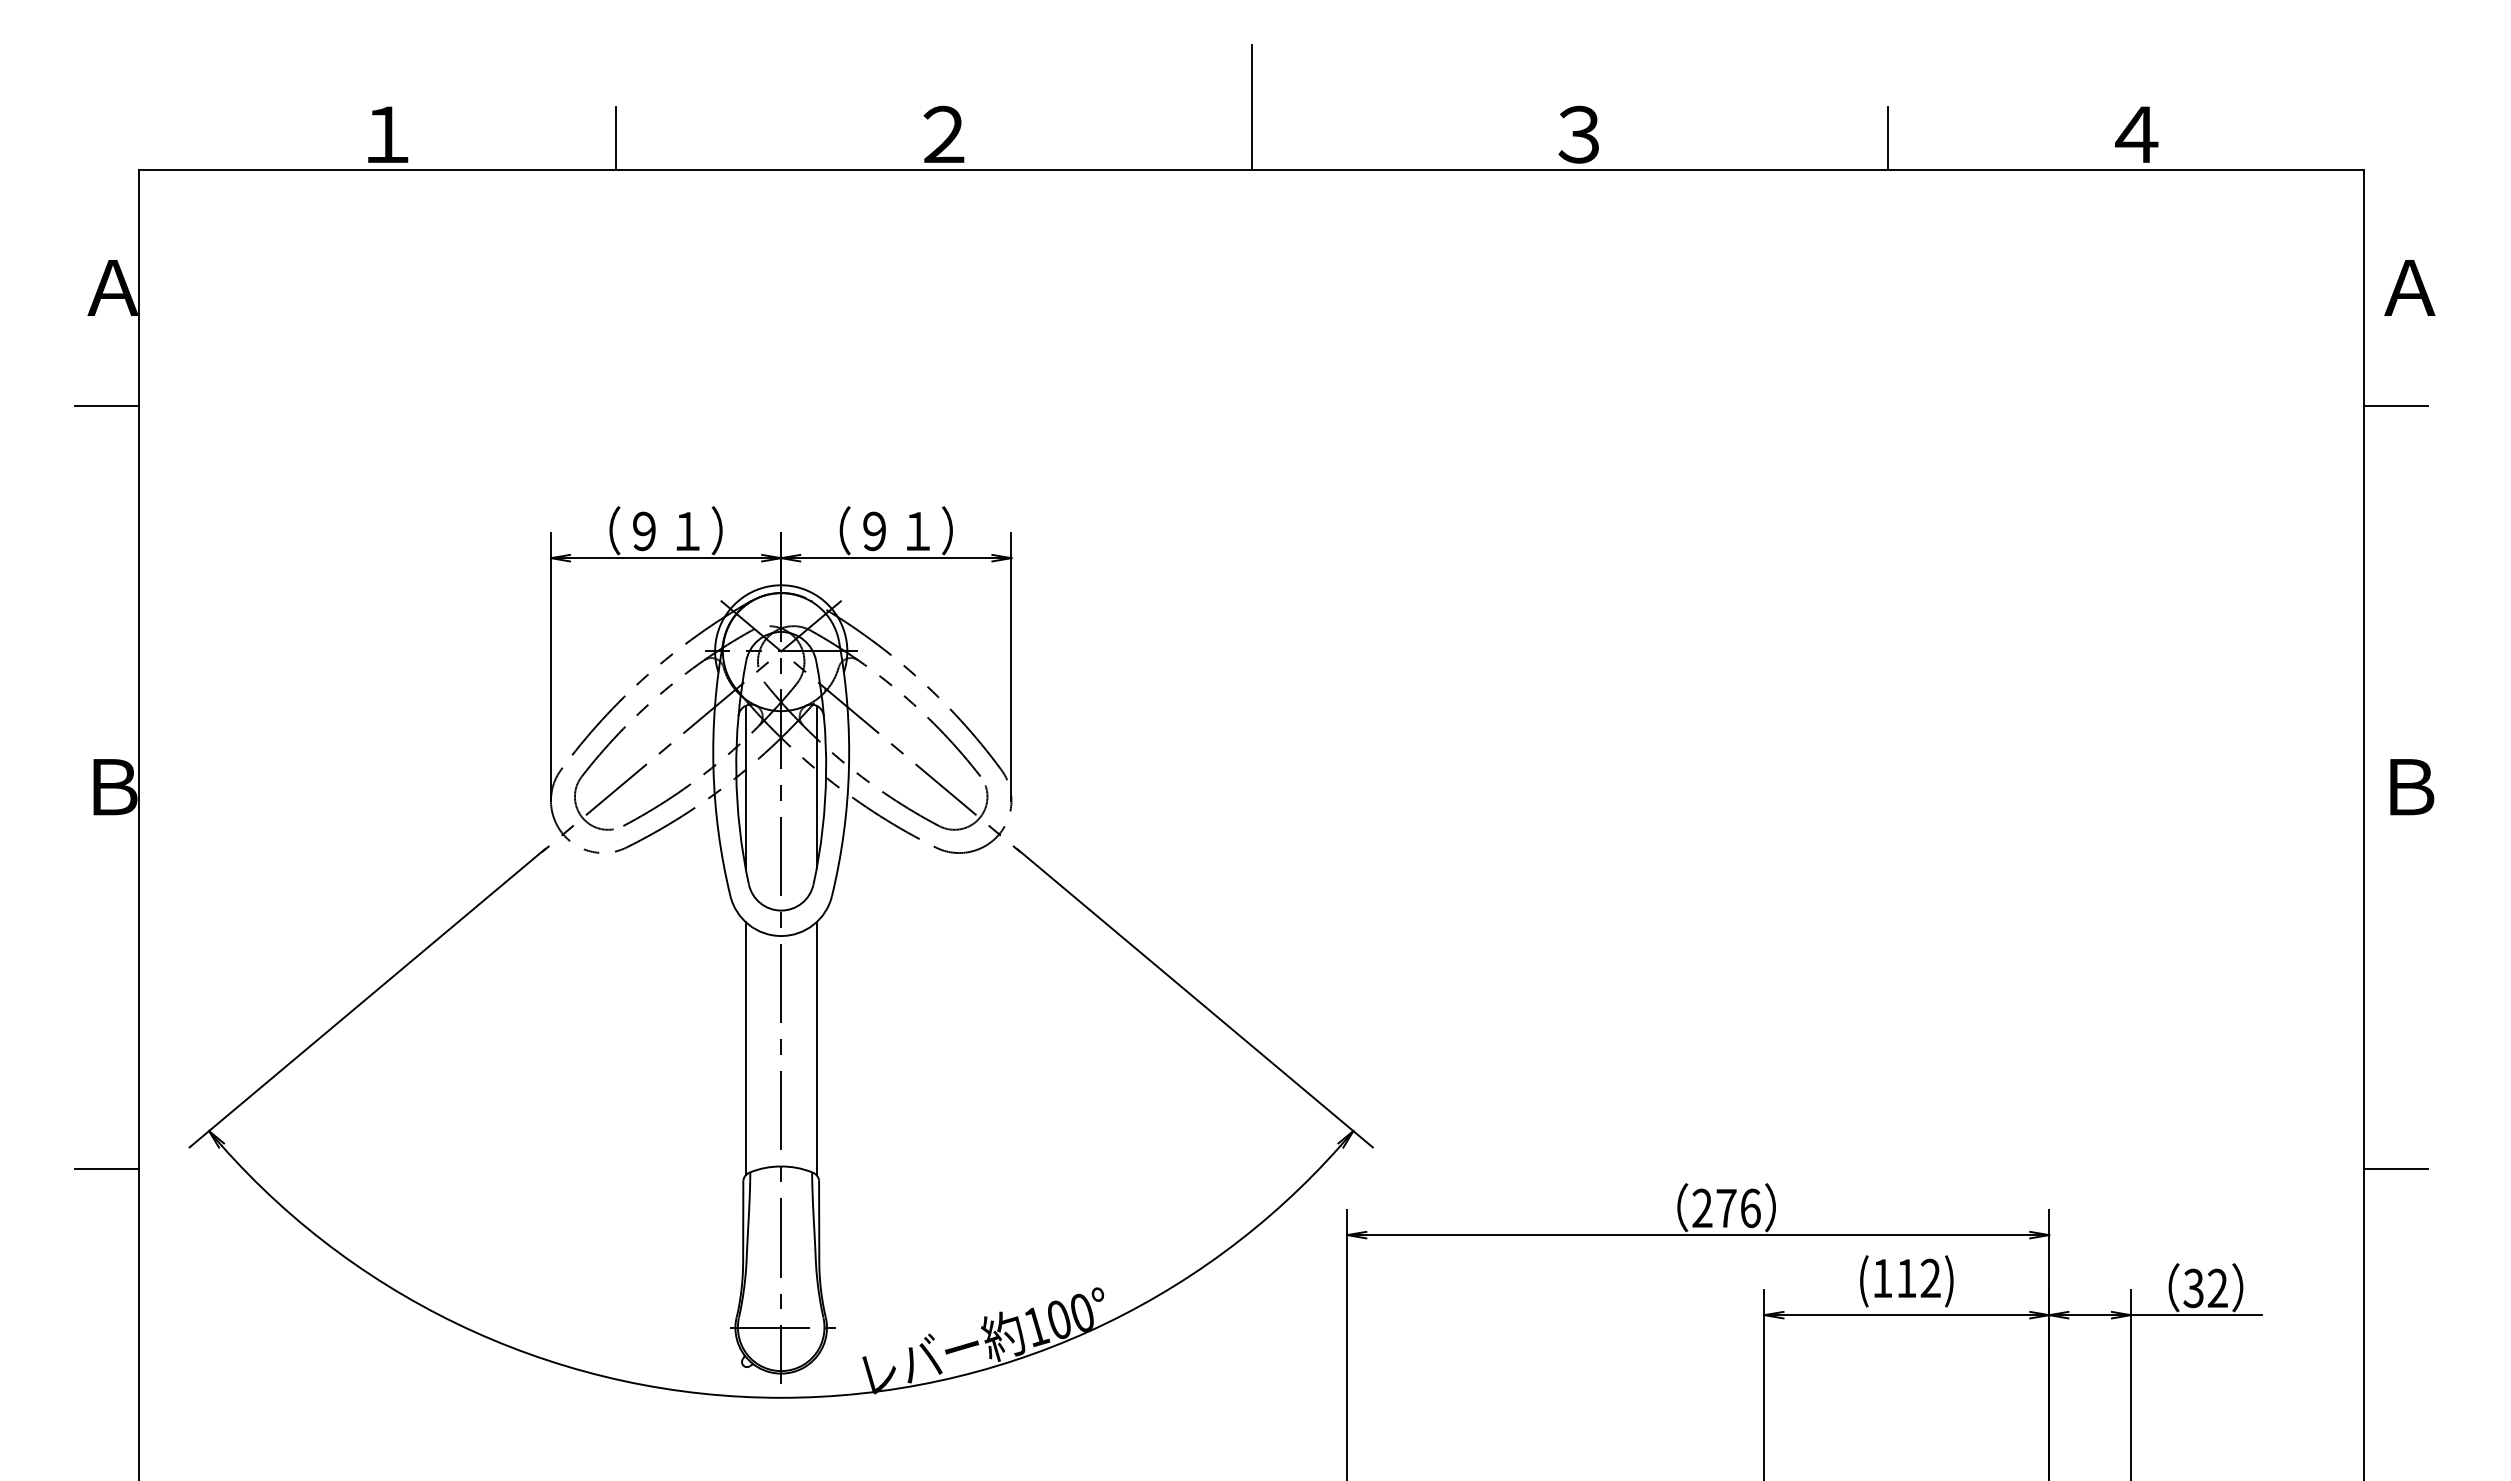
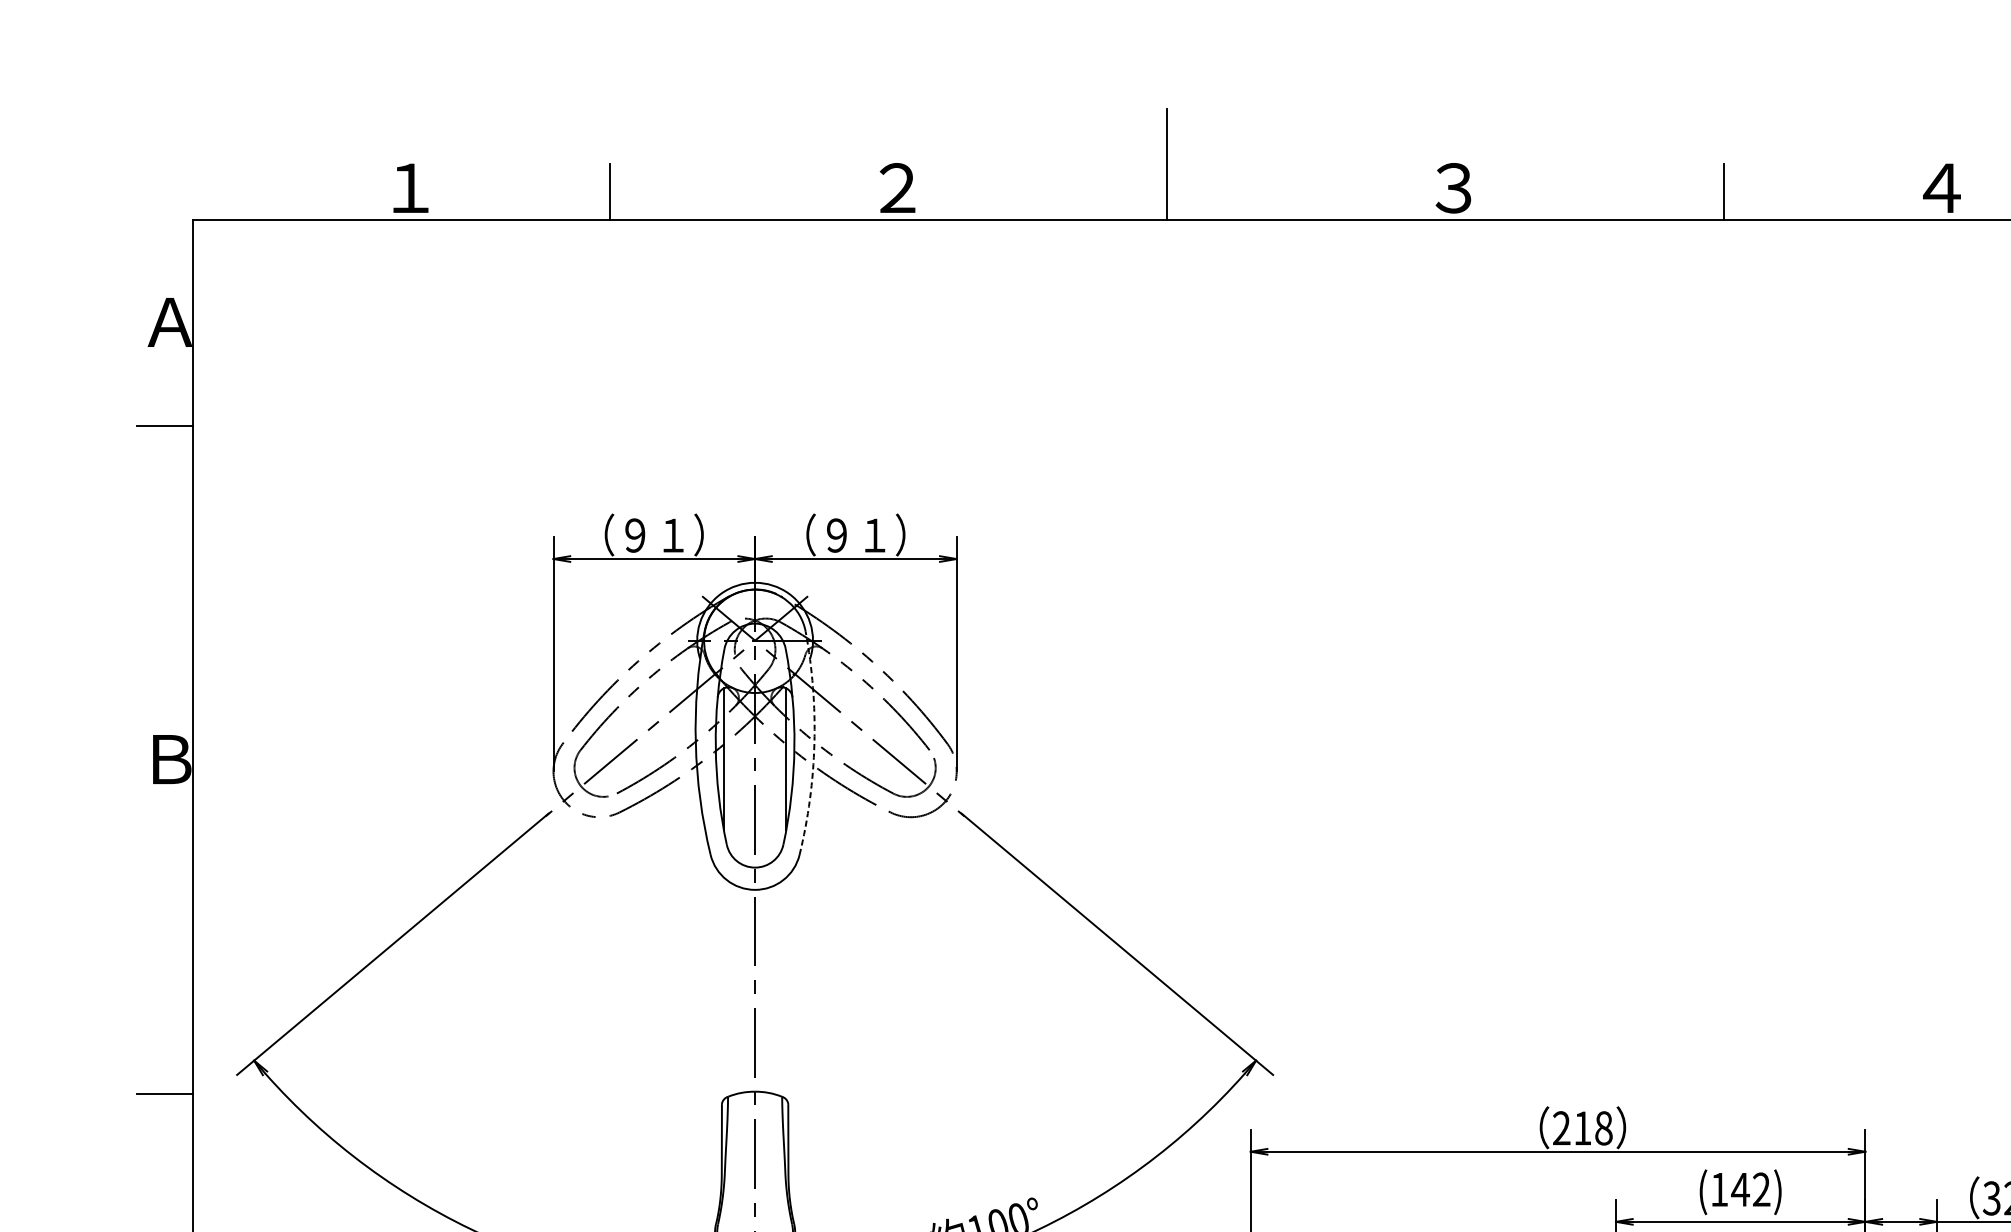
arc: (848, 769) -> (814, 744), solid -> dashed
line: (745, 1048) -> (723, 988), removed
line: (816, 1048) -> (786, 988), removed
text: (1738, 1207) -> (1593, 1127), 276 -> 218
text: (1906, 1278) -> (1740, 1189), (112) -> (142)

